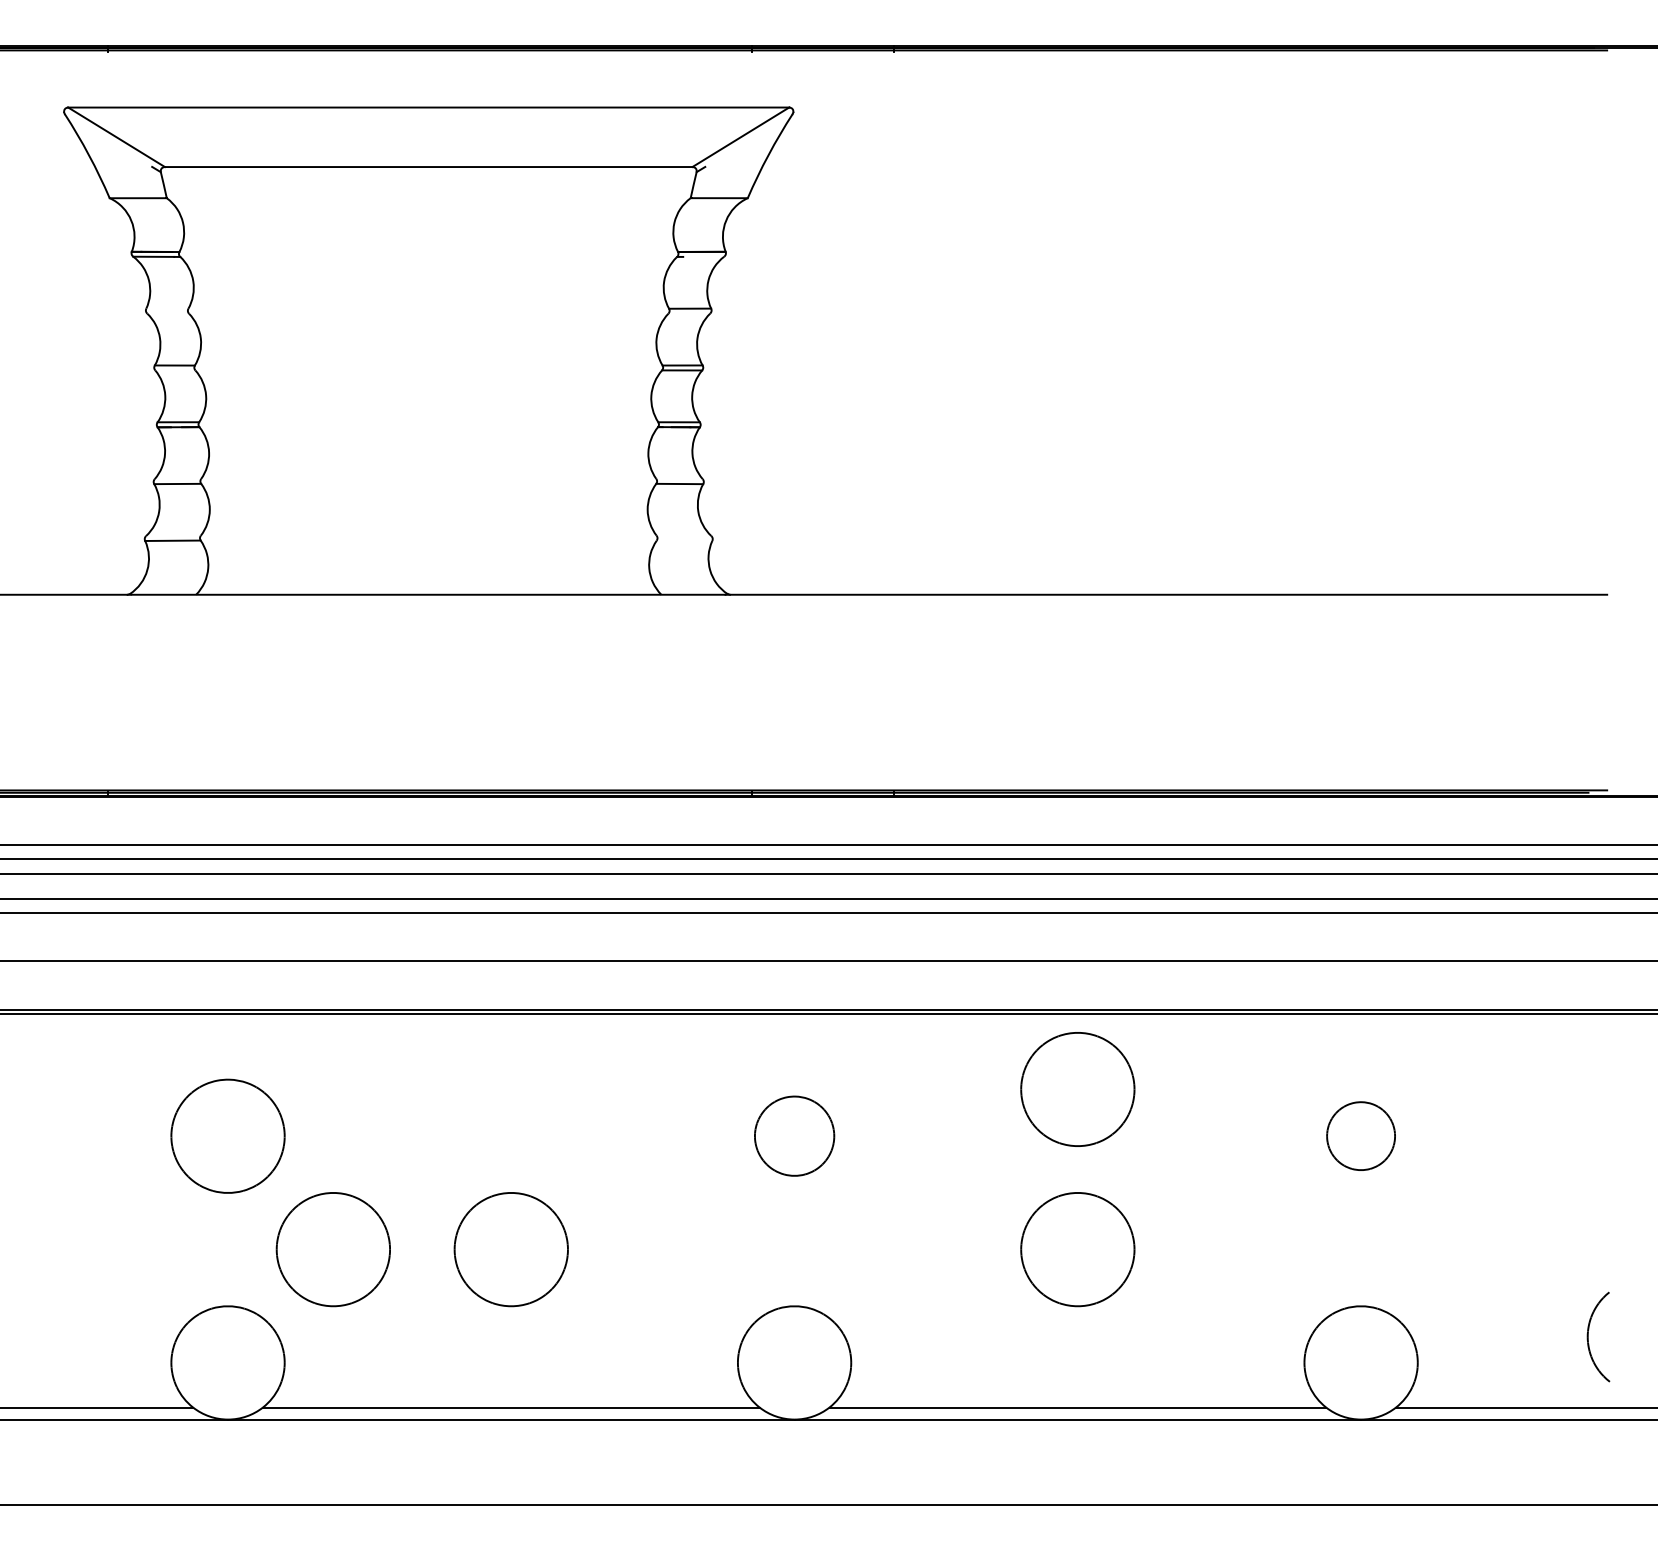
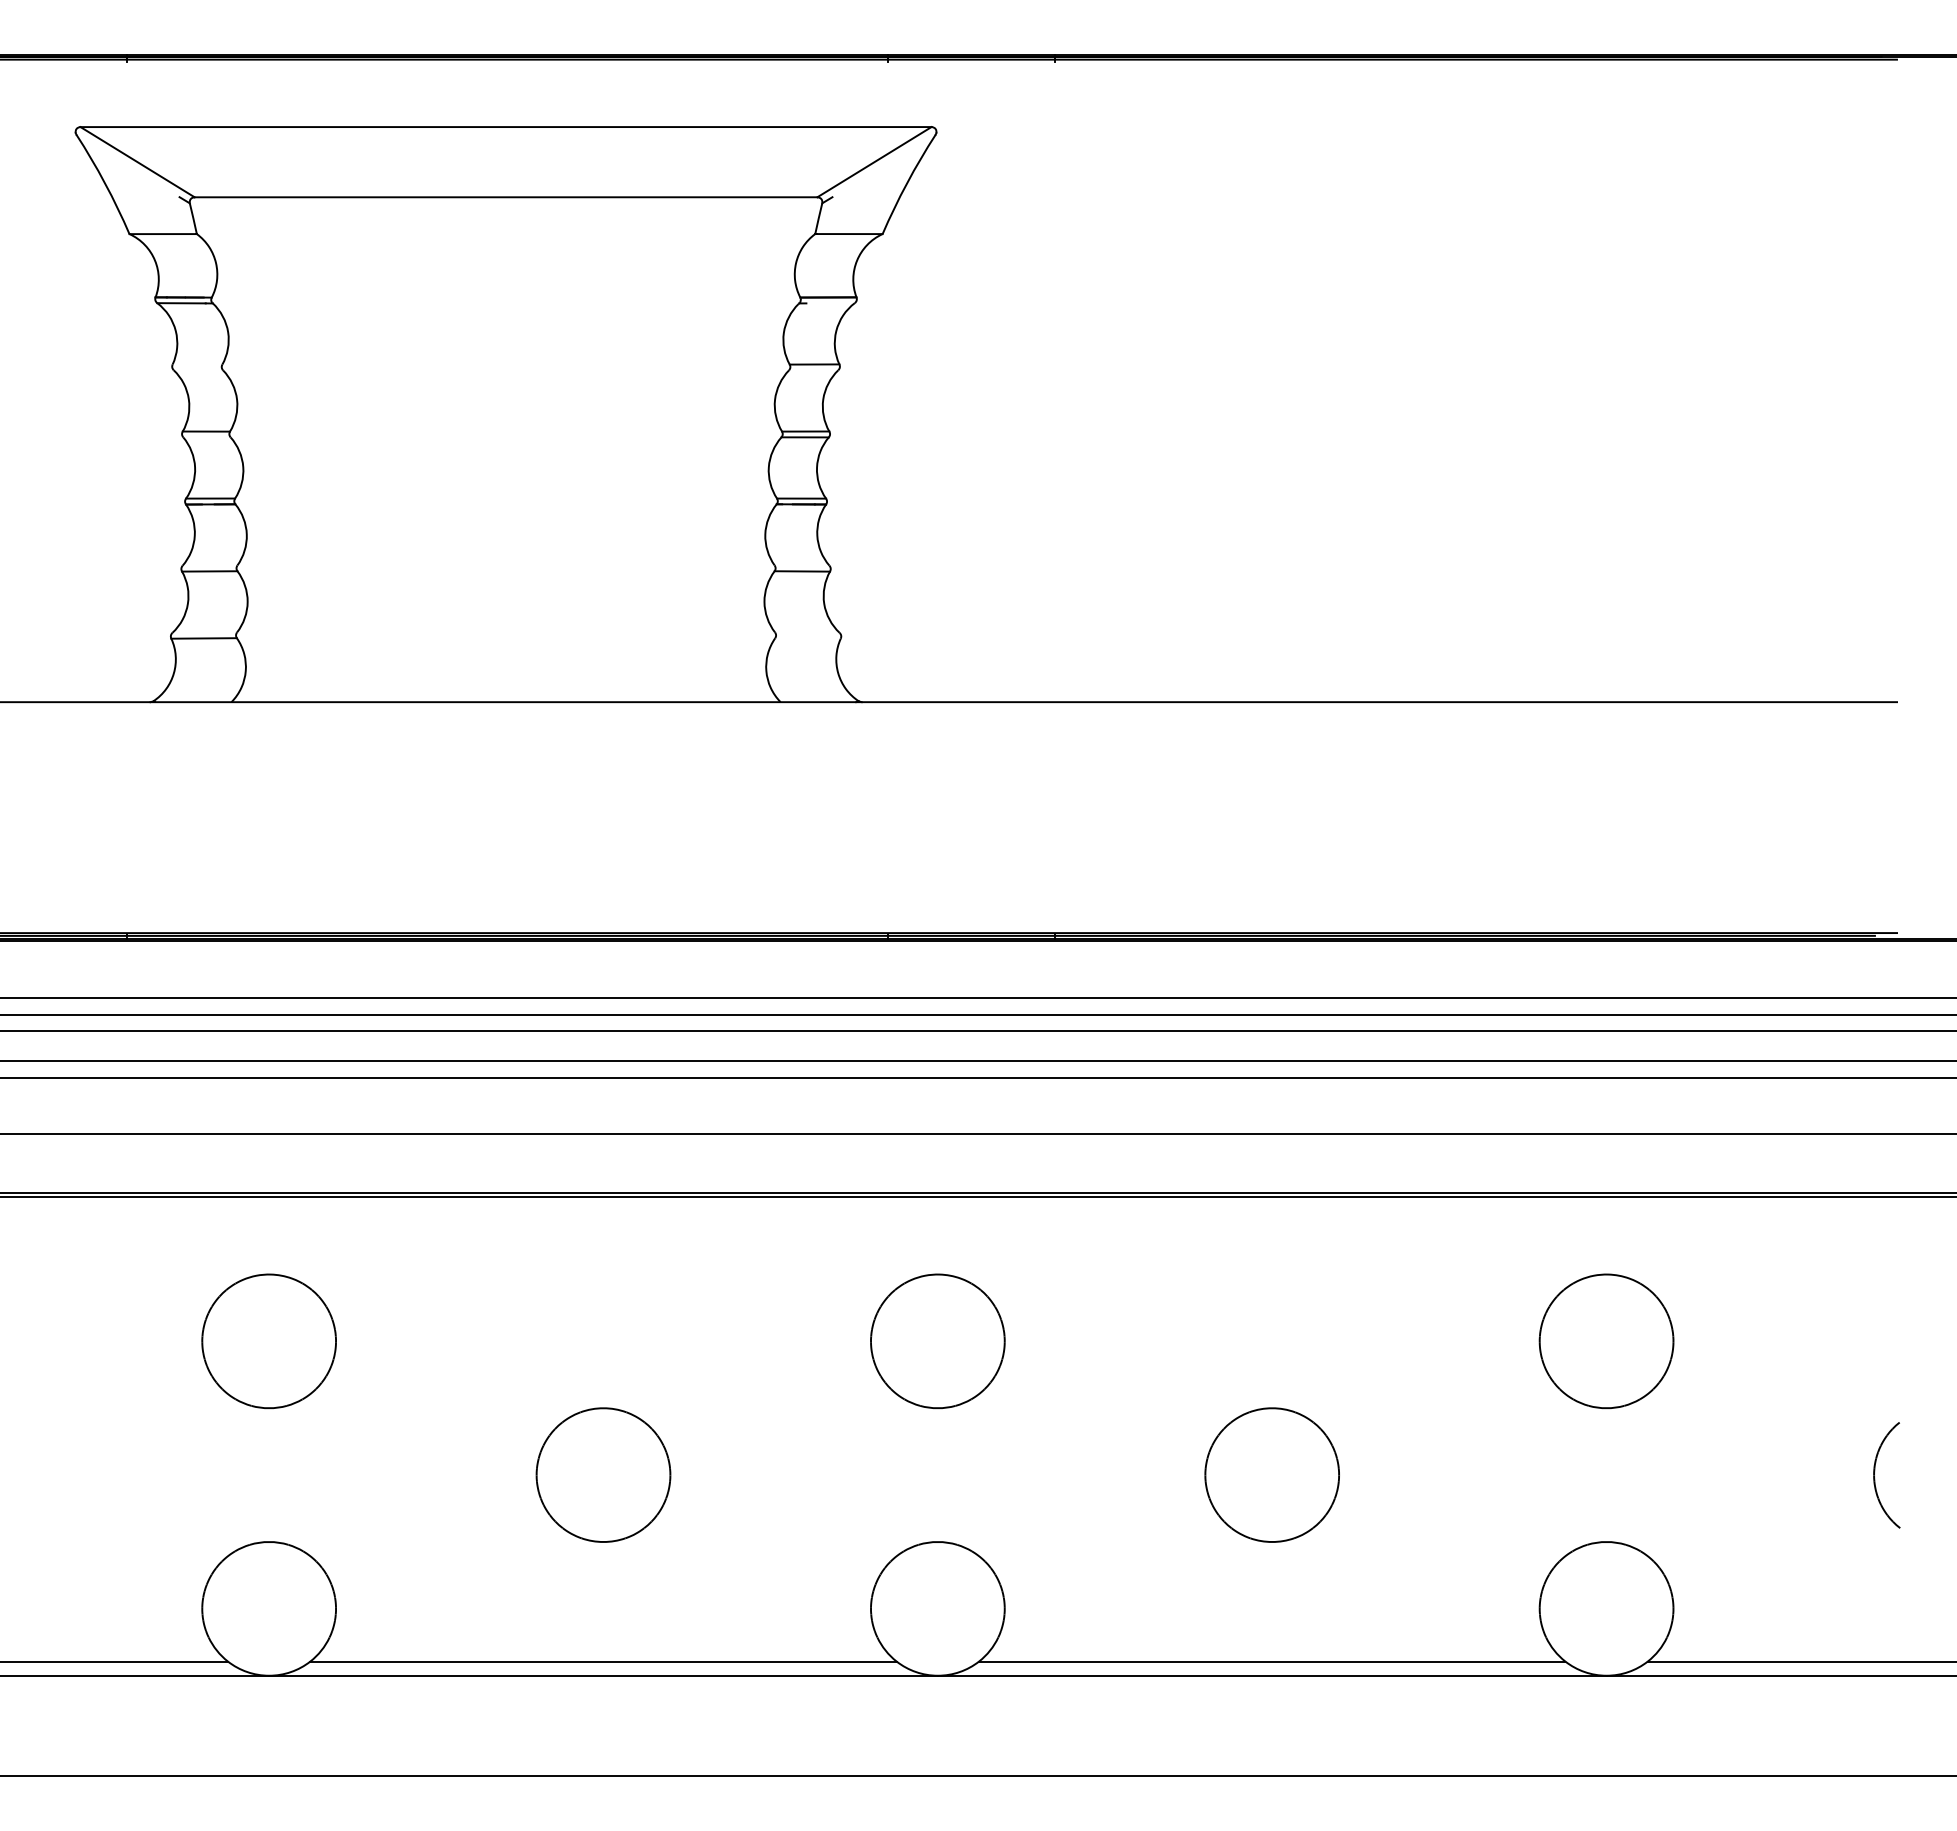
part: (1077, 1088) -> (1271, 1285), removed
part: (794, 1135) -> (937, 1340), size x1.43
part: (1361, 1135) -> (1606, 1340), size x1.67
part: (333, 1249) -> (393, 1474), removed
part: (1588, 1339) -> (1875, 1478), moved

